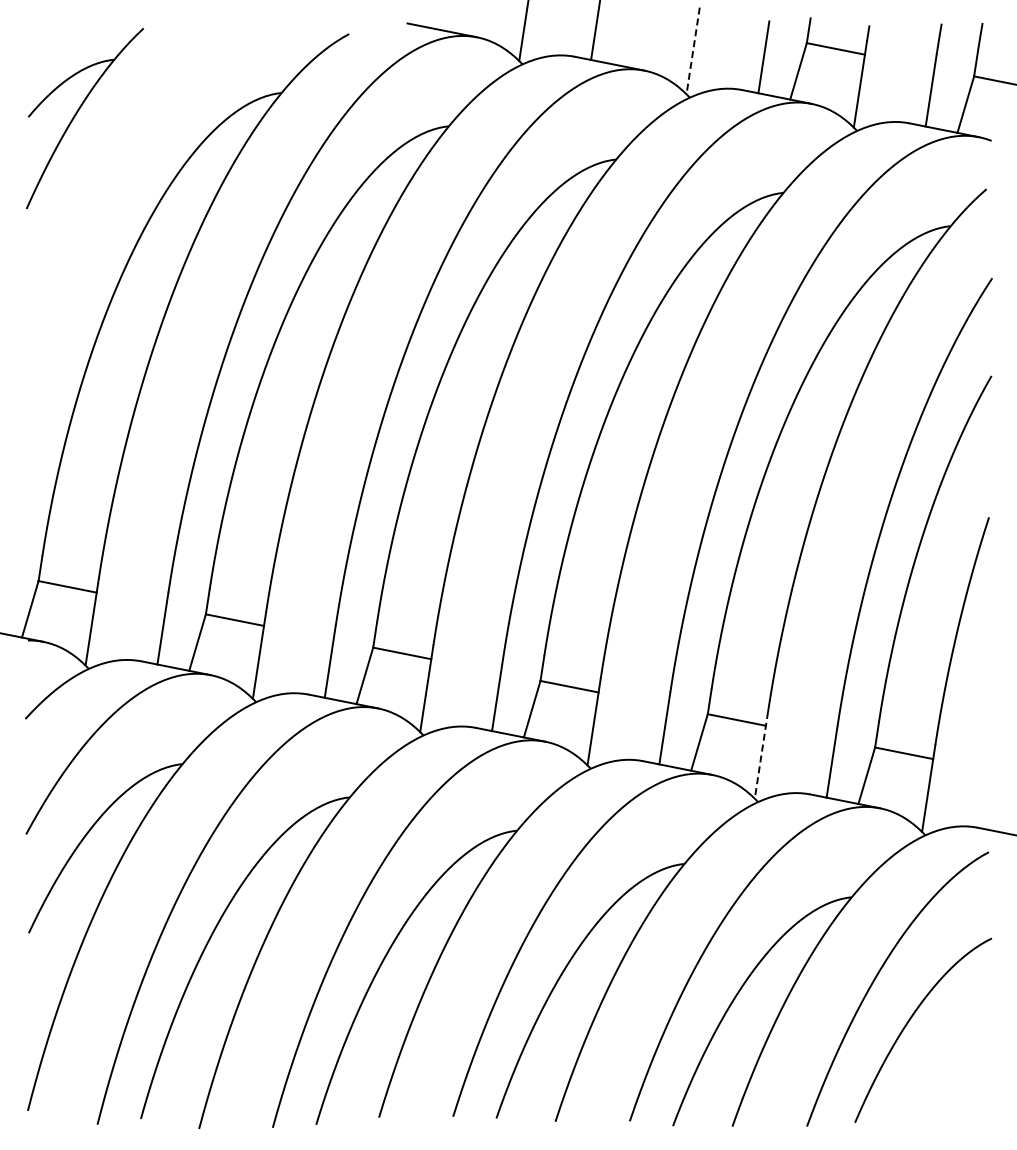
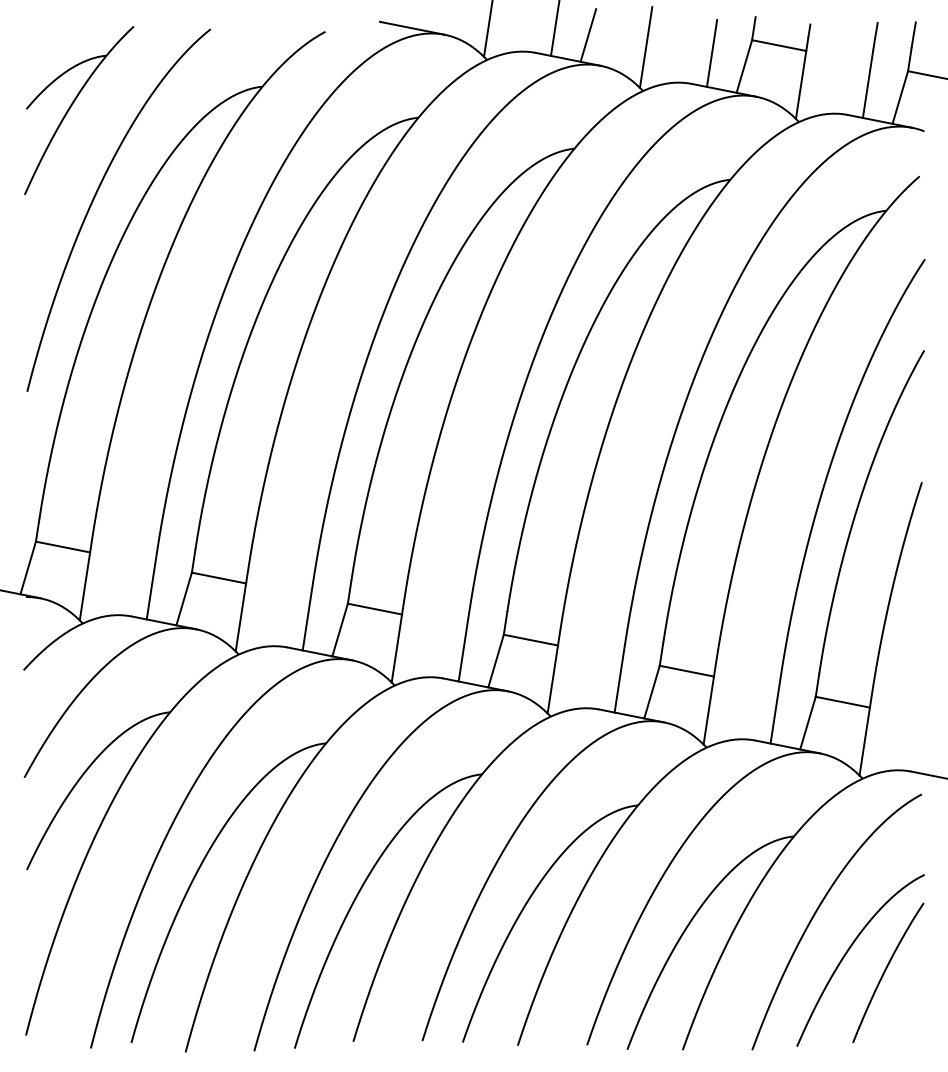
line: (630, 37) -> (587, 34), added
line: (693, 50) -> (646, 47), dashed -> solid
curve: (100, 216) -> (93, 201), added
line: (761, 755) -> (709, 704), dashed -> solid
curve: (950, 1041) -> (886, 970), added

